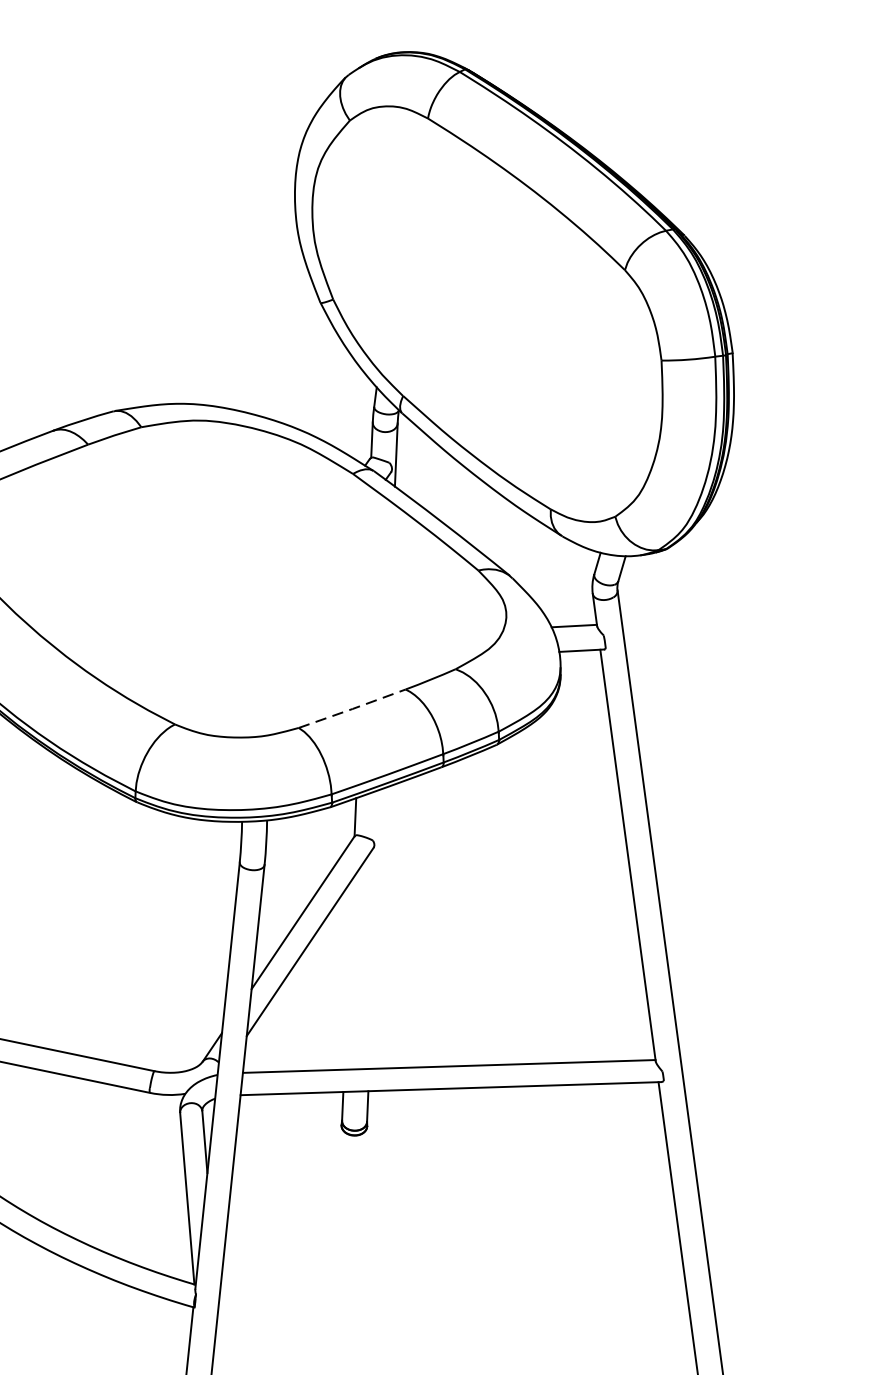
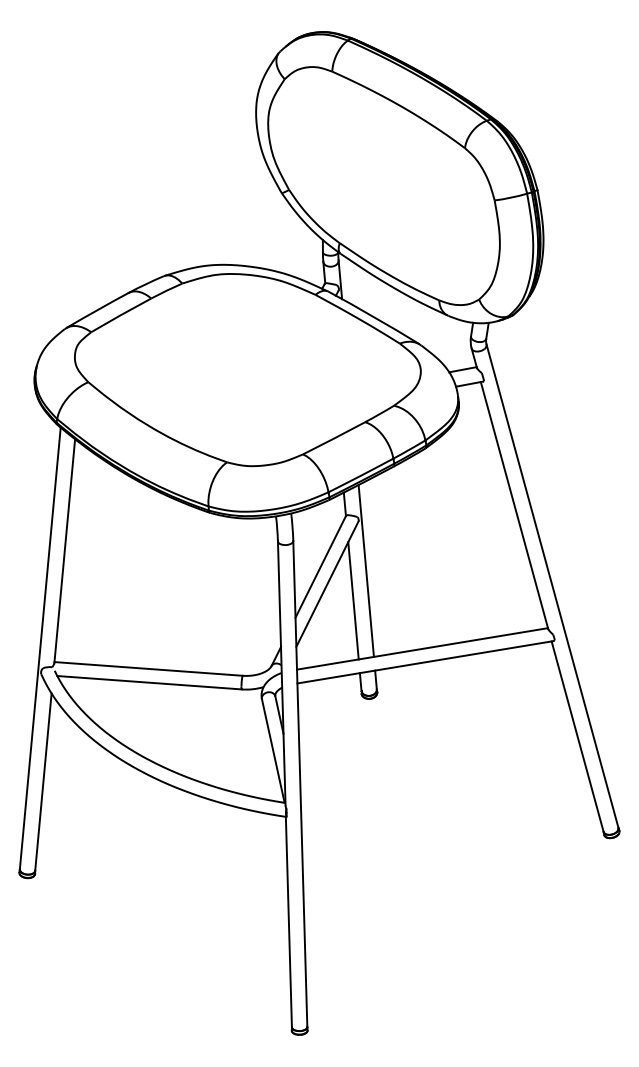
line: (352, 709) -> (334, 438), dashed -> solid
line: (374, 928) -> (365, 570), added
line: (348, 973) -> (353, 600), added

